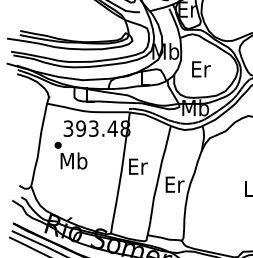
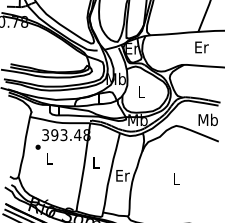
text: (200, 68) -> (141, 91), Er -> L
text: (73, 160) -> (49, 158), Mb -> L
text: (138, 166) -> (96, 162), Er -> L

